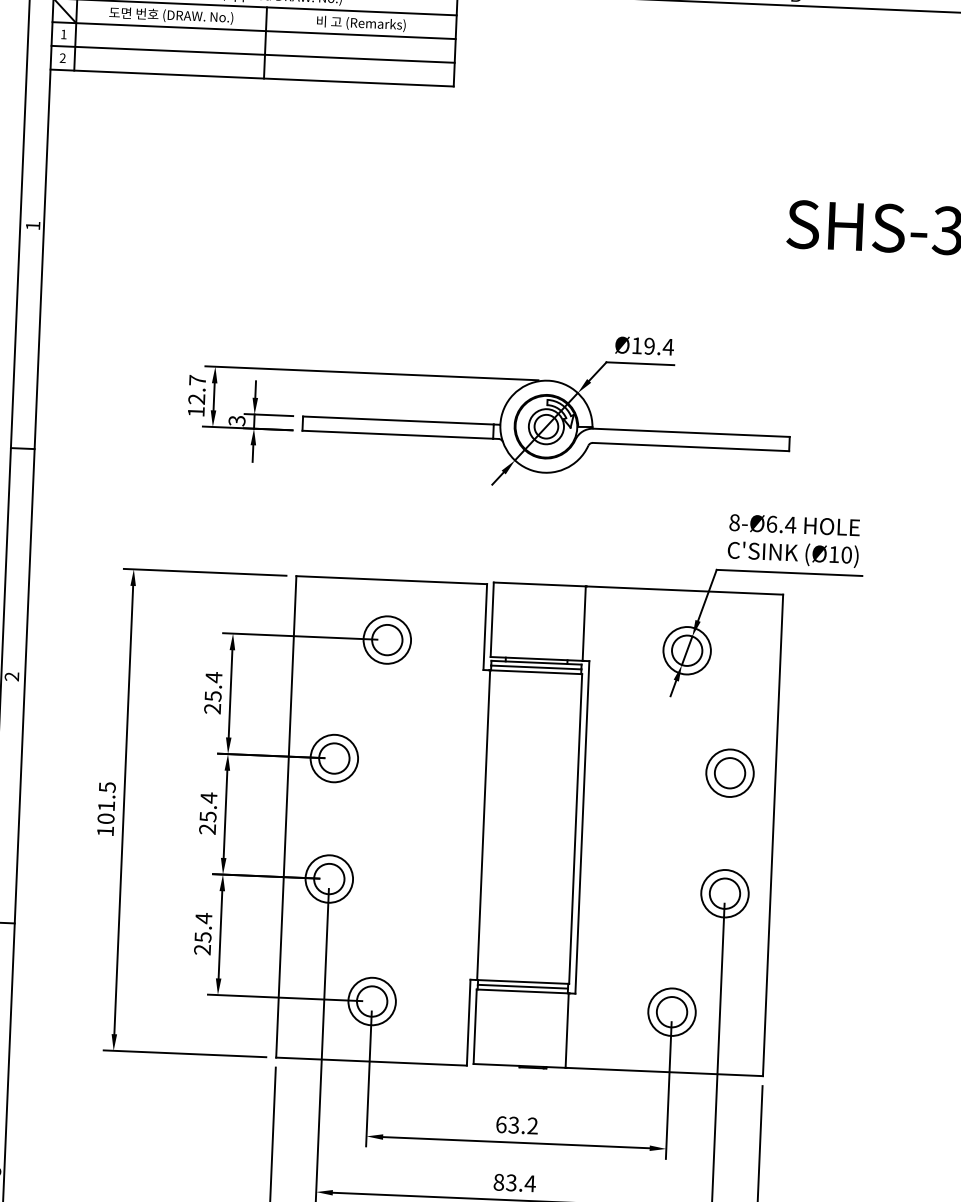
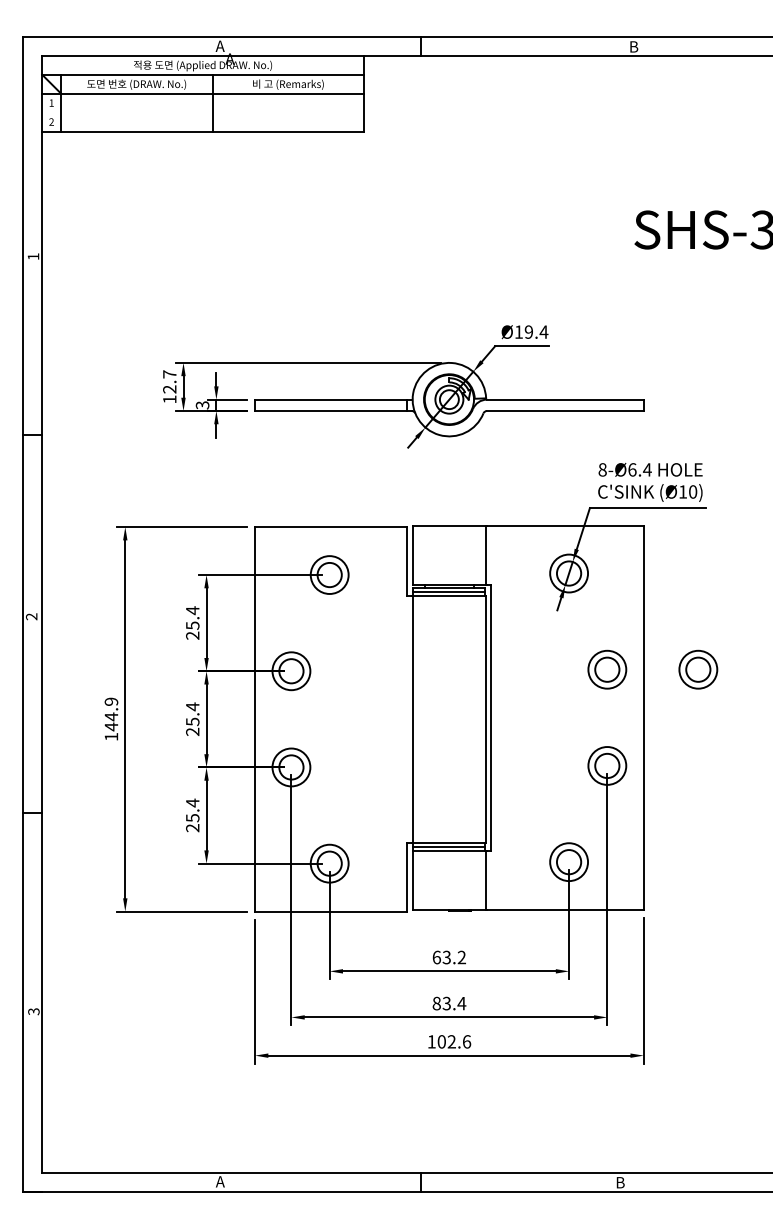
line: (253, 54) -> (203, 112), removed
part: (844, 777) -> (698, 669), added
text: (106, 803) -> (111, 714), 101.5 -> 144.9

